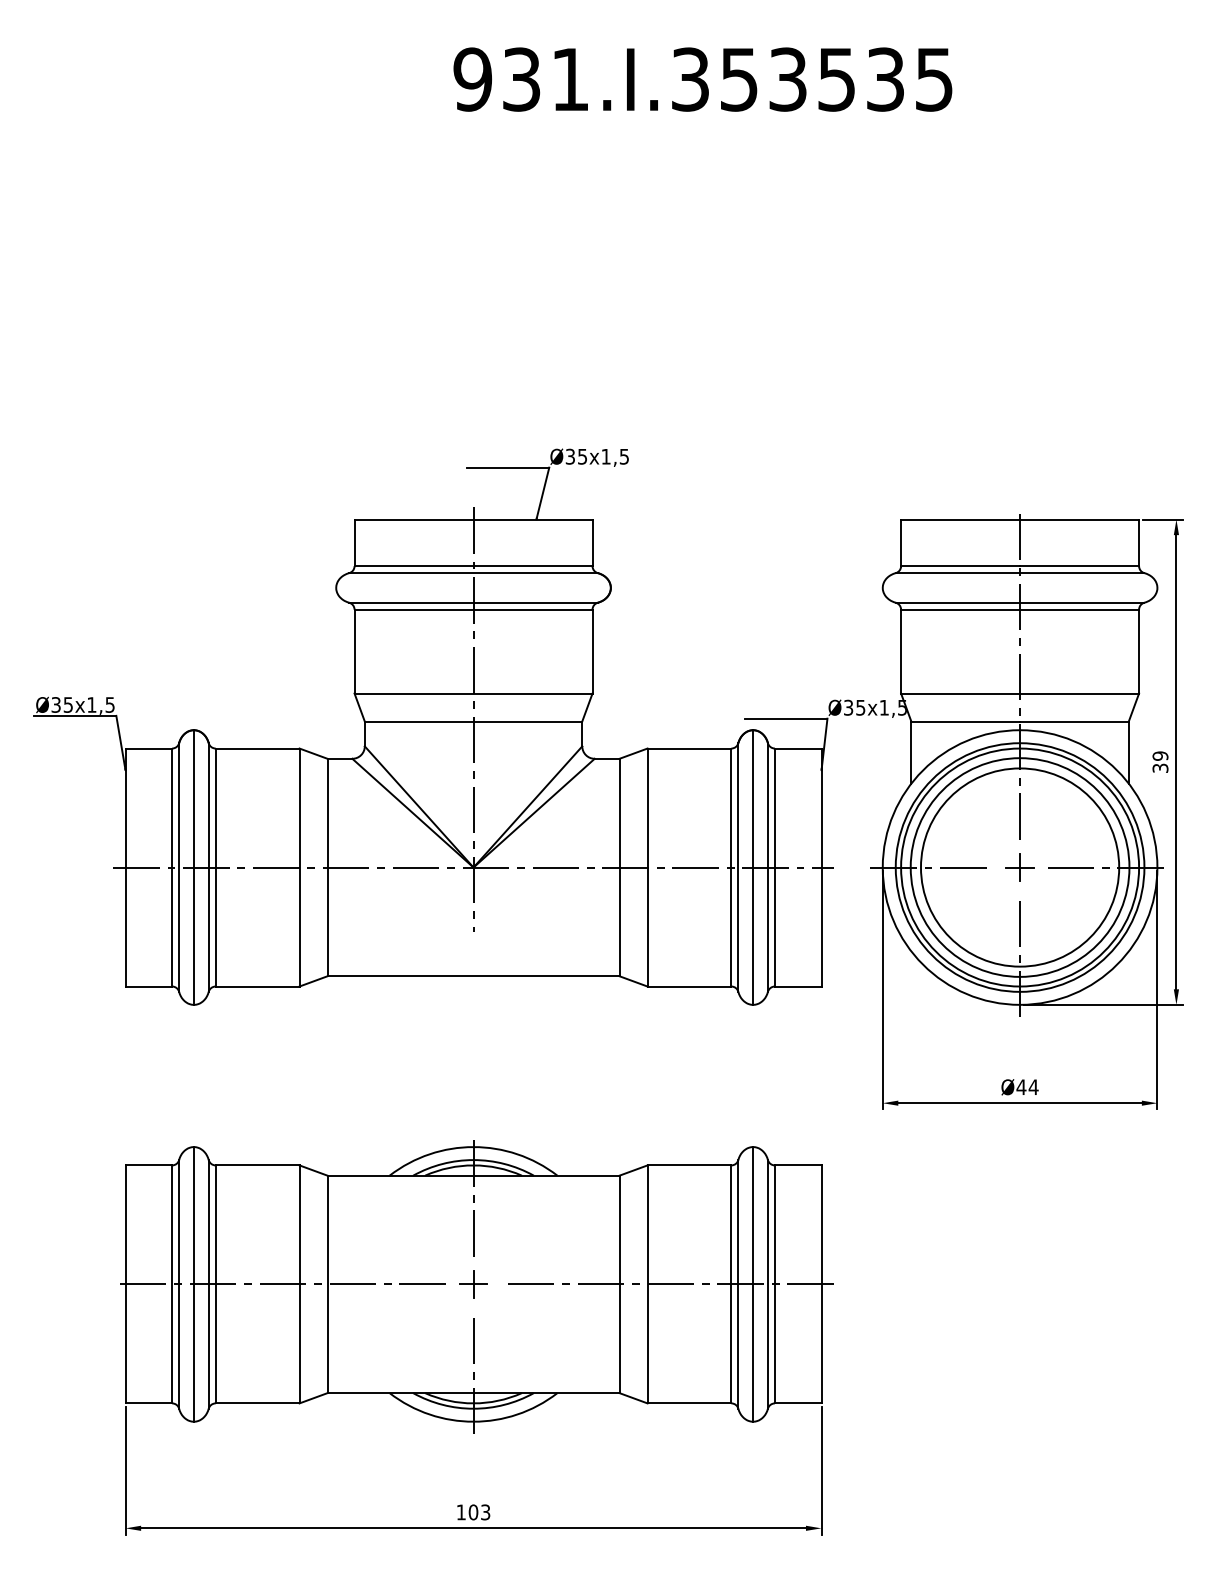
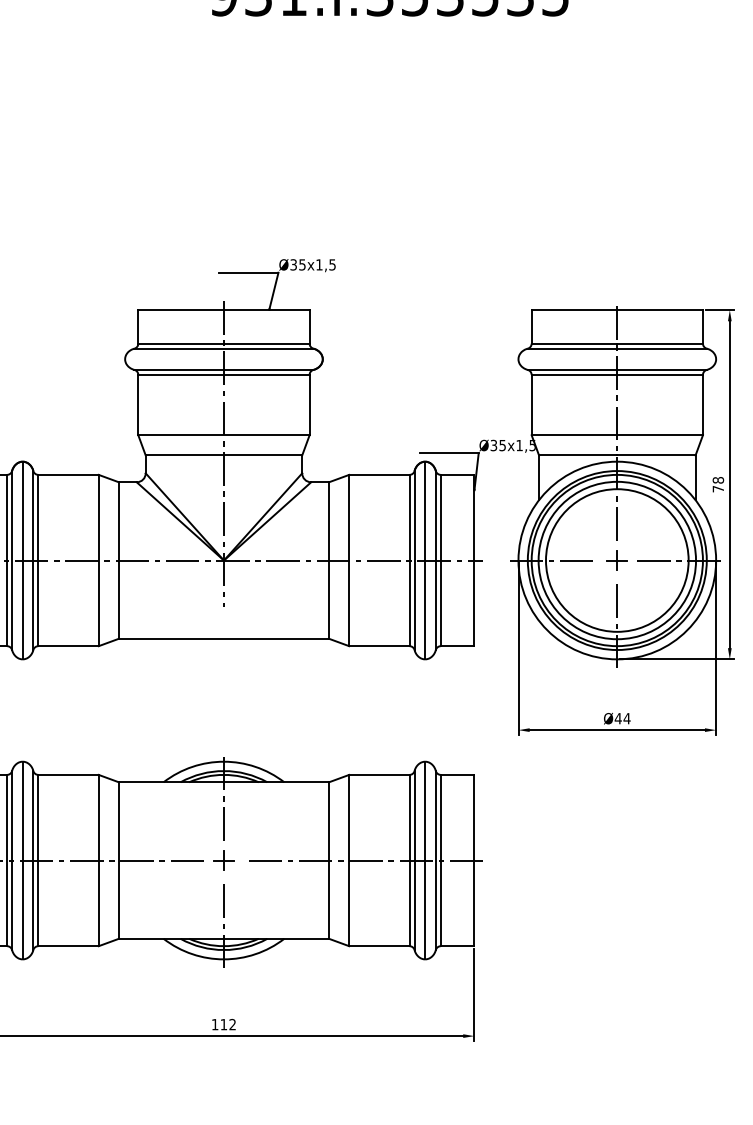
text: (1160, 761) -> (718, 484), 39 -> 78
text: (479, 1512) -> (228, 1024), 103 -> 112

